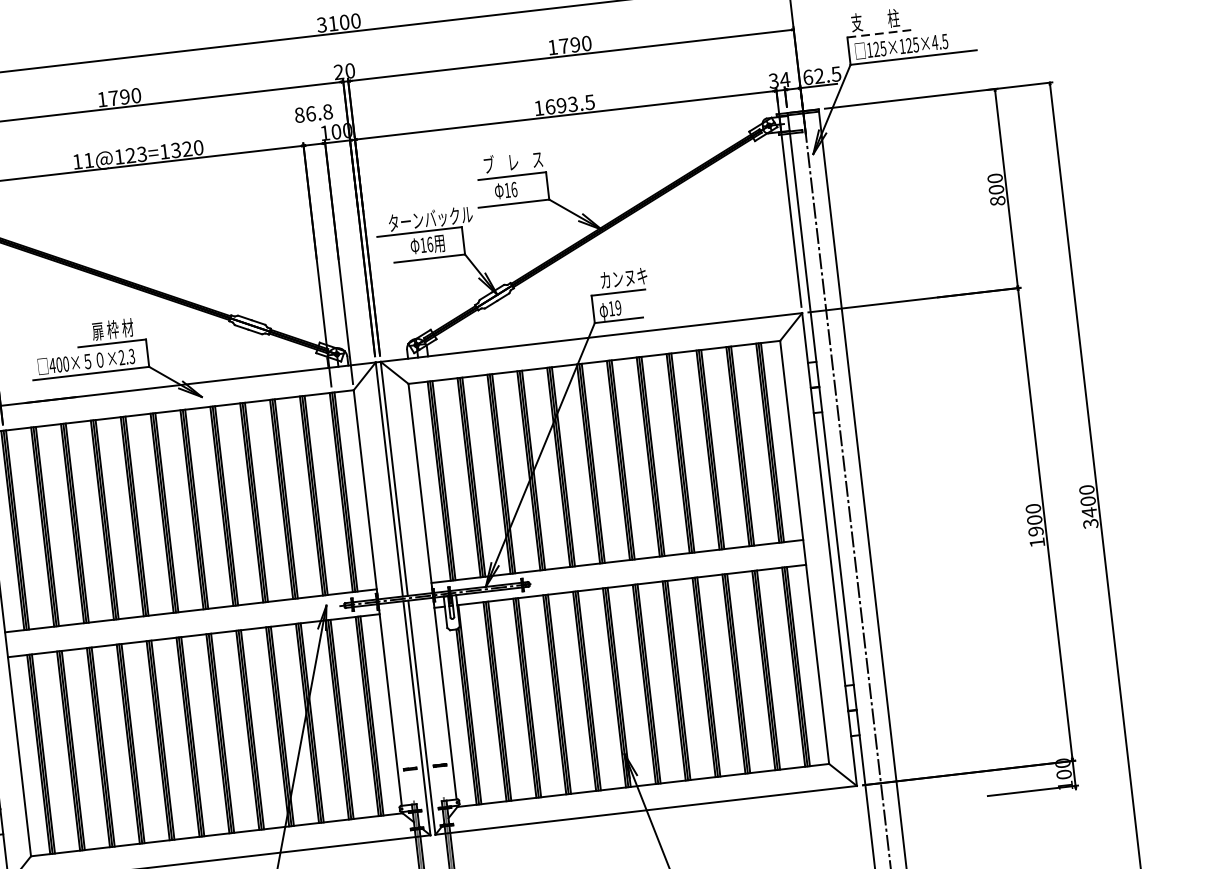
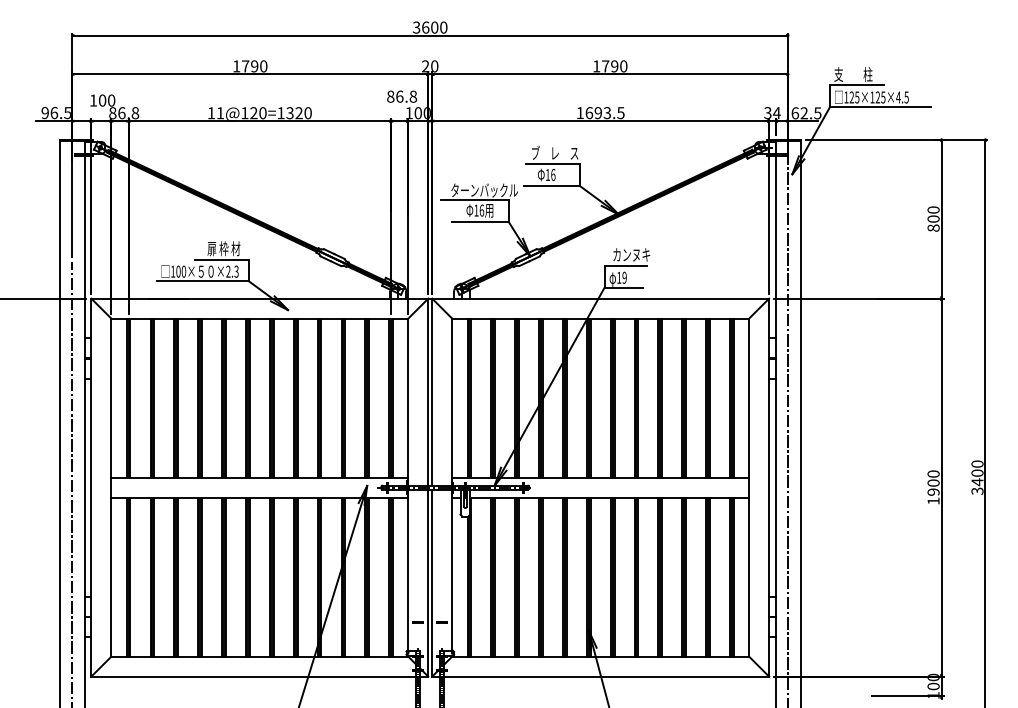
text: (333, 23) -> (425, 27), 3100 -> 3600
line: (881, 33) -> (857, 85), dashed -> solid
text: (141, 154) -> (262, 113), 11@123=1320 -> 11@120=1320
text: (51, 365) -> (172, 271), 400× -> 100×

